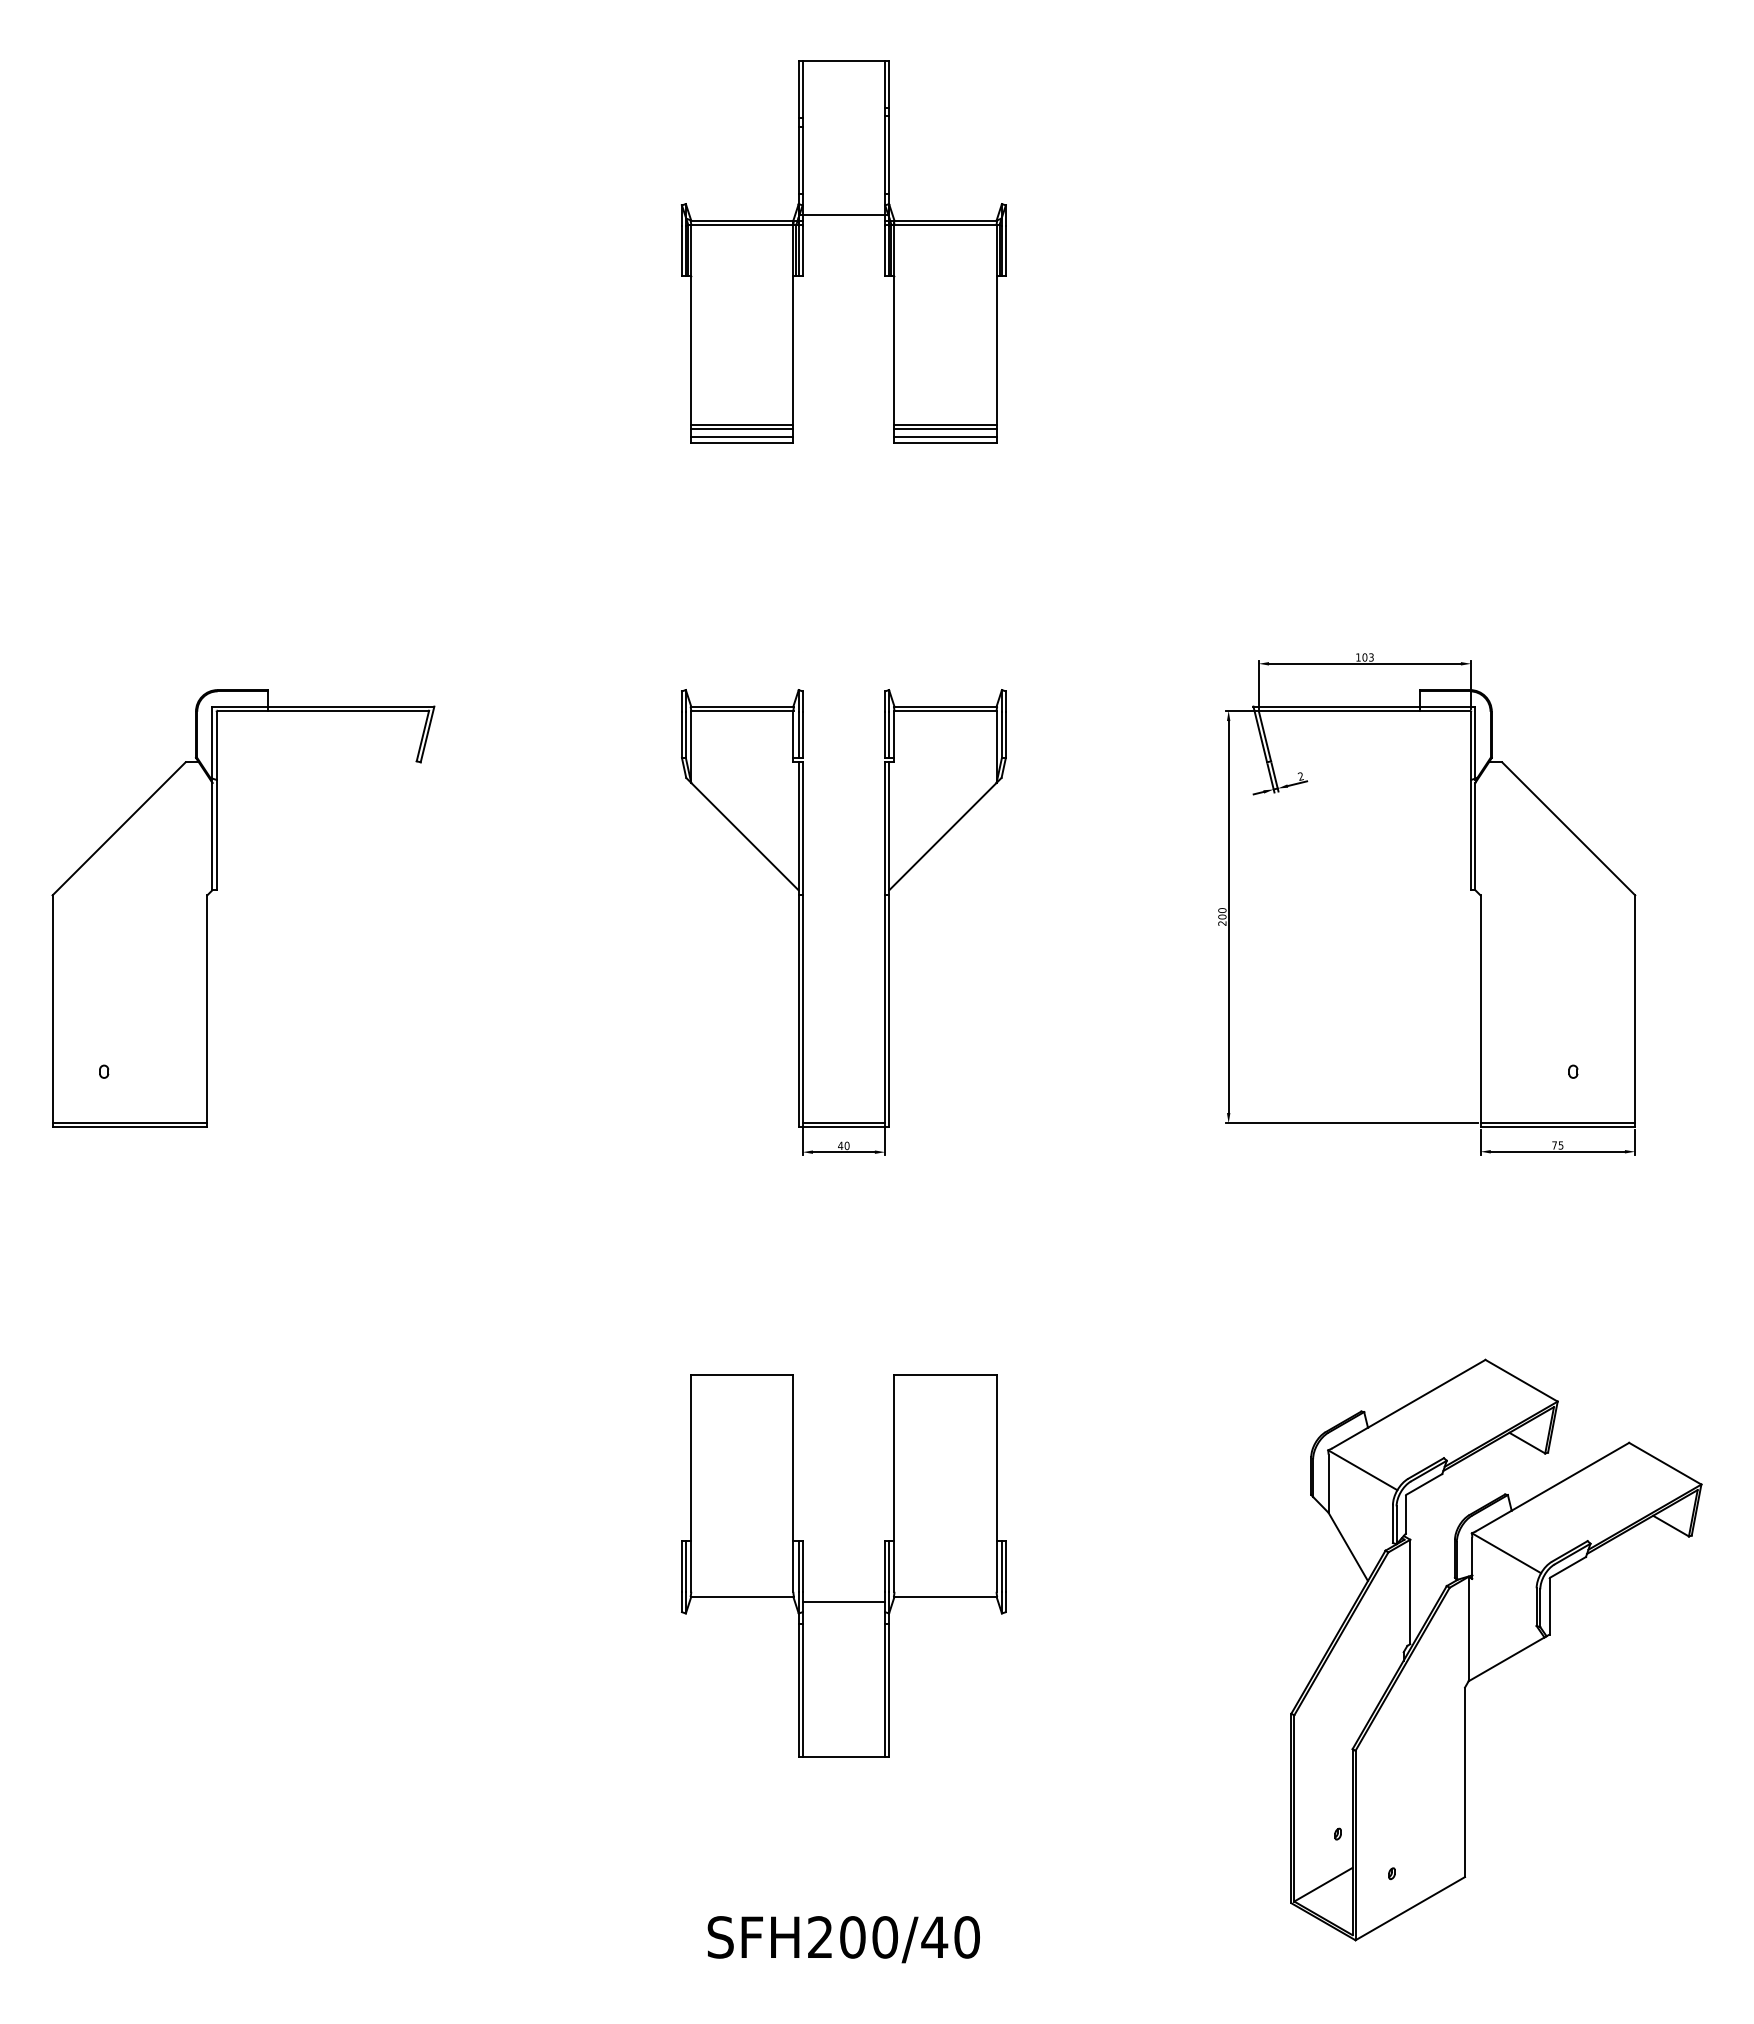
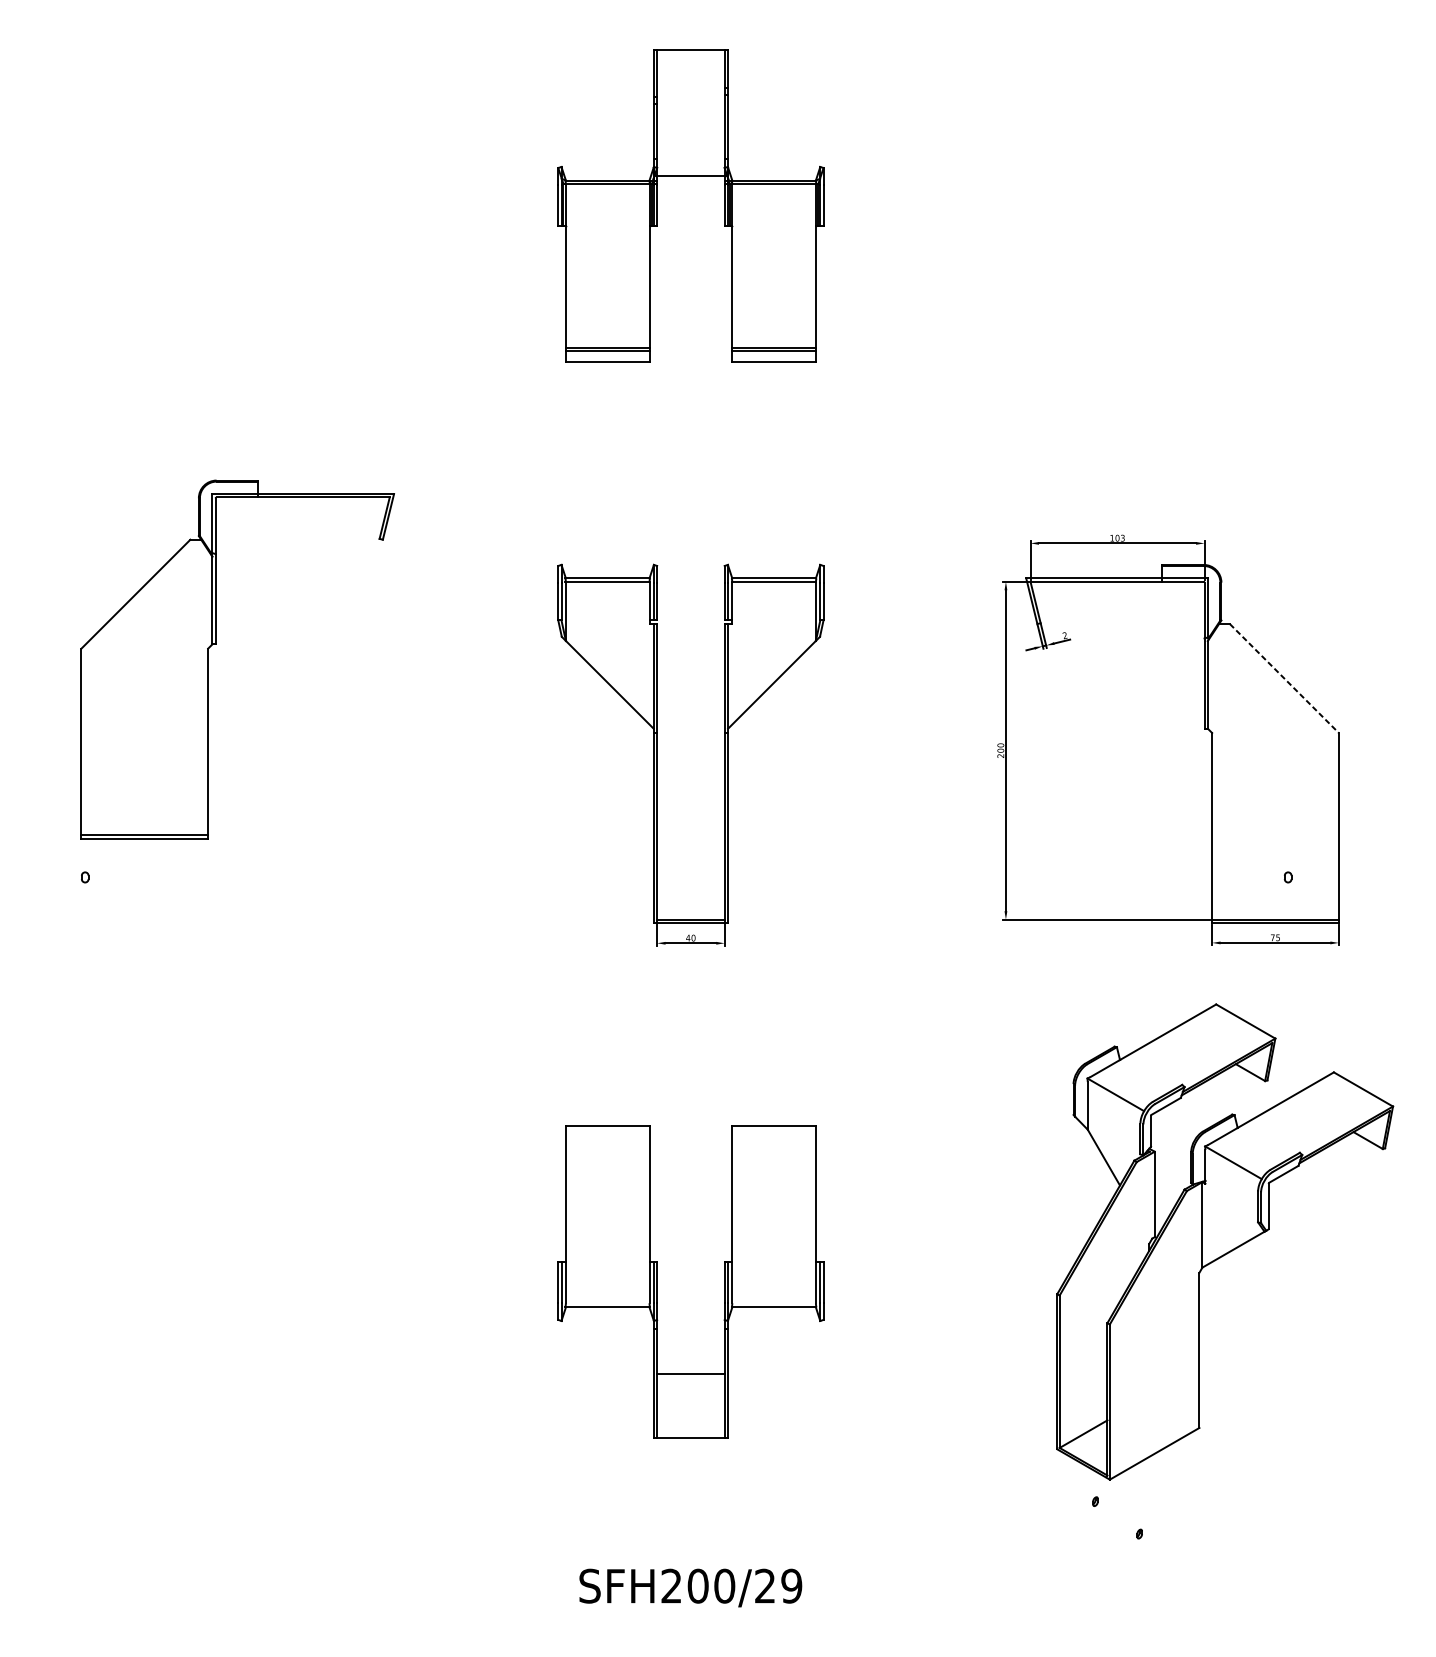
line: (742, 437) -> (607, 358), removed
line: (945, 437) -> (774, 358), removed
line: (1569, 829) -> (1285, 679), solid -> dashed
part: (217, 890) -> (216, 644), moved
line: (843, 1602) -> (690, 1374), moved
part: (1496, 1649) -> (1225, 1241), moved
text: (950, 1937) -> (778, 1586), SFH200/40 -> SFH200/29

